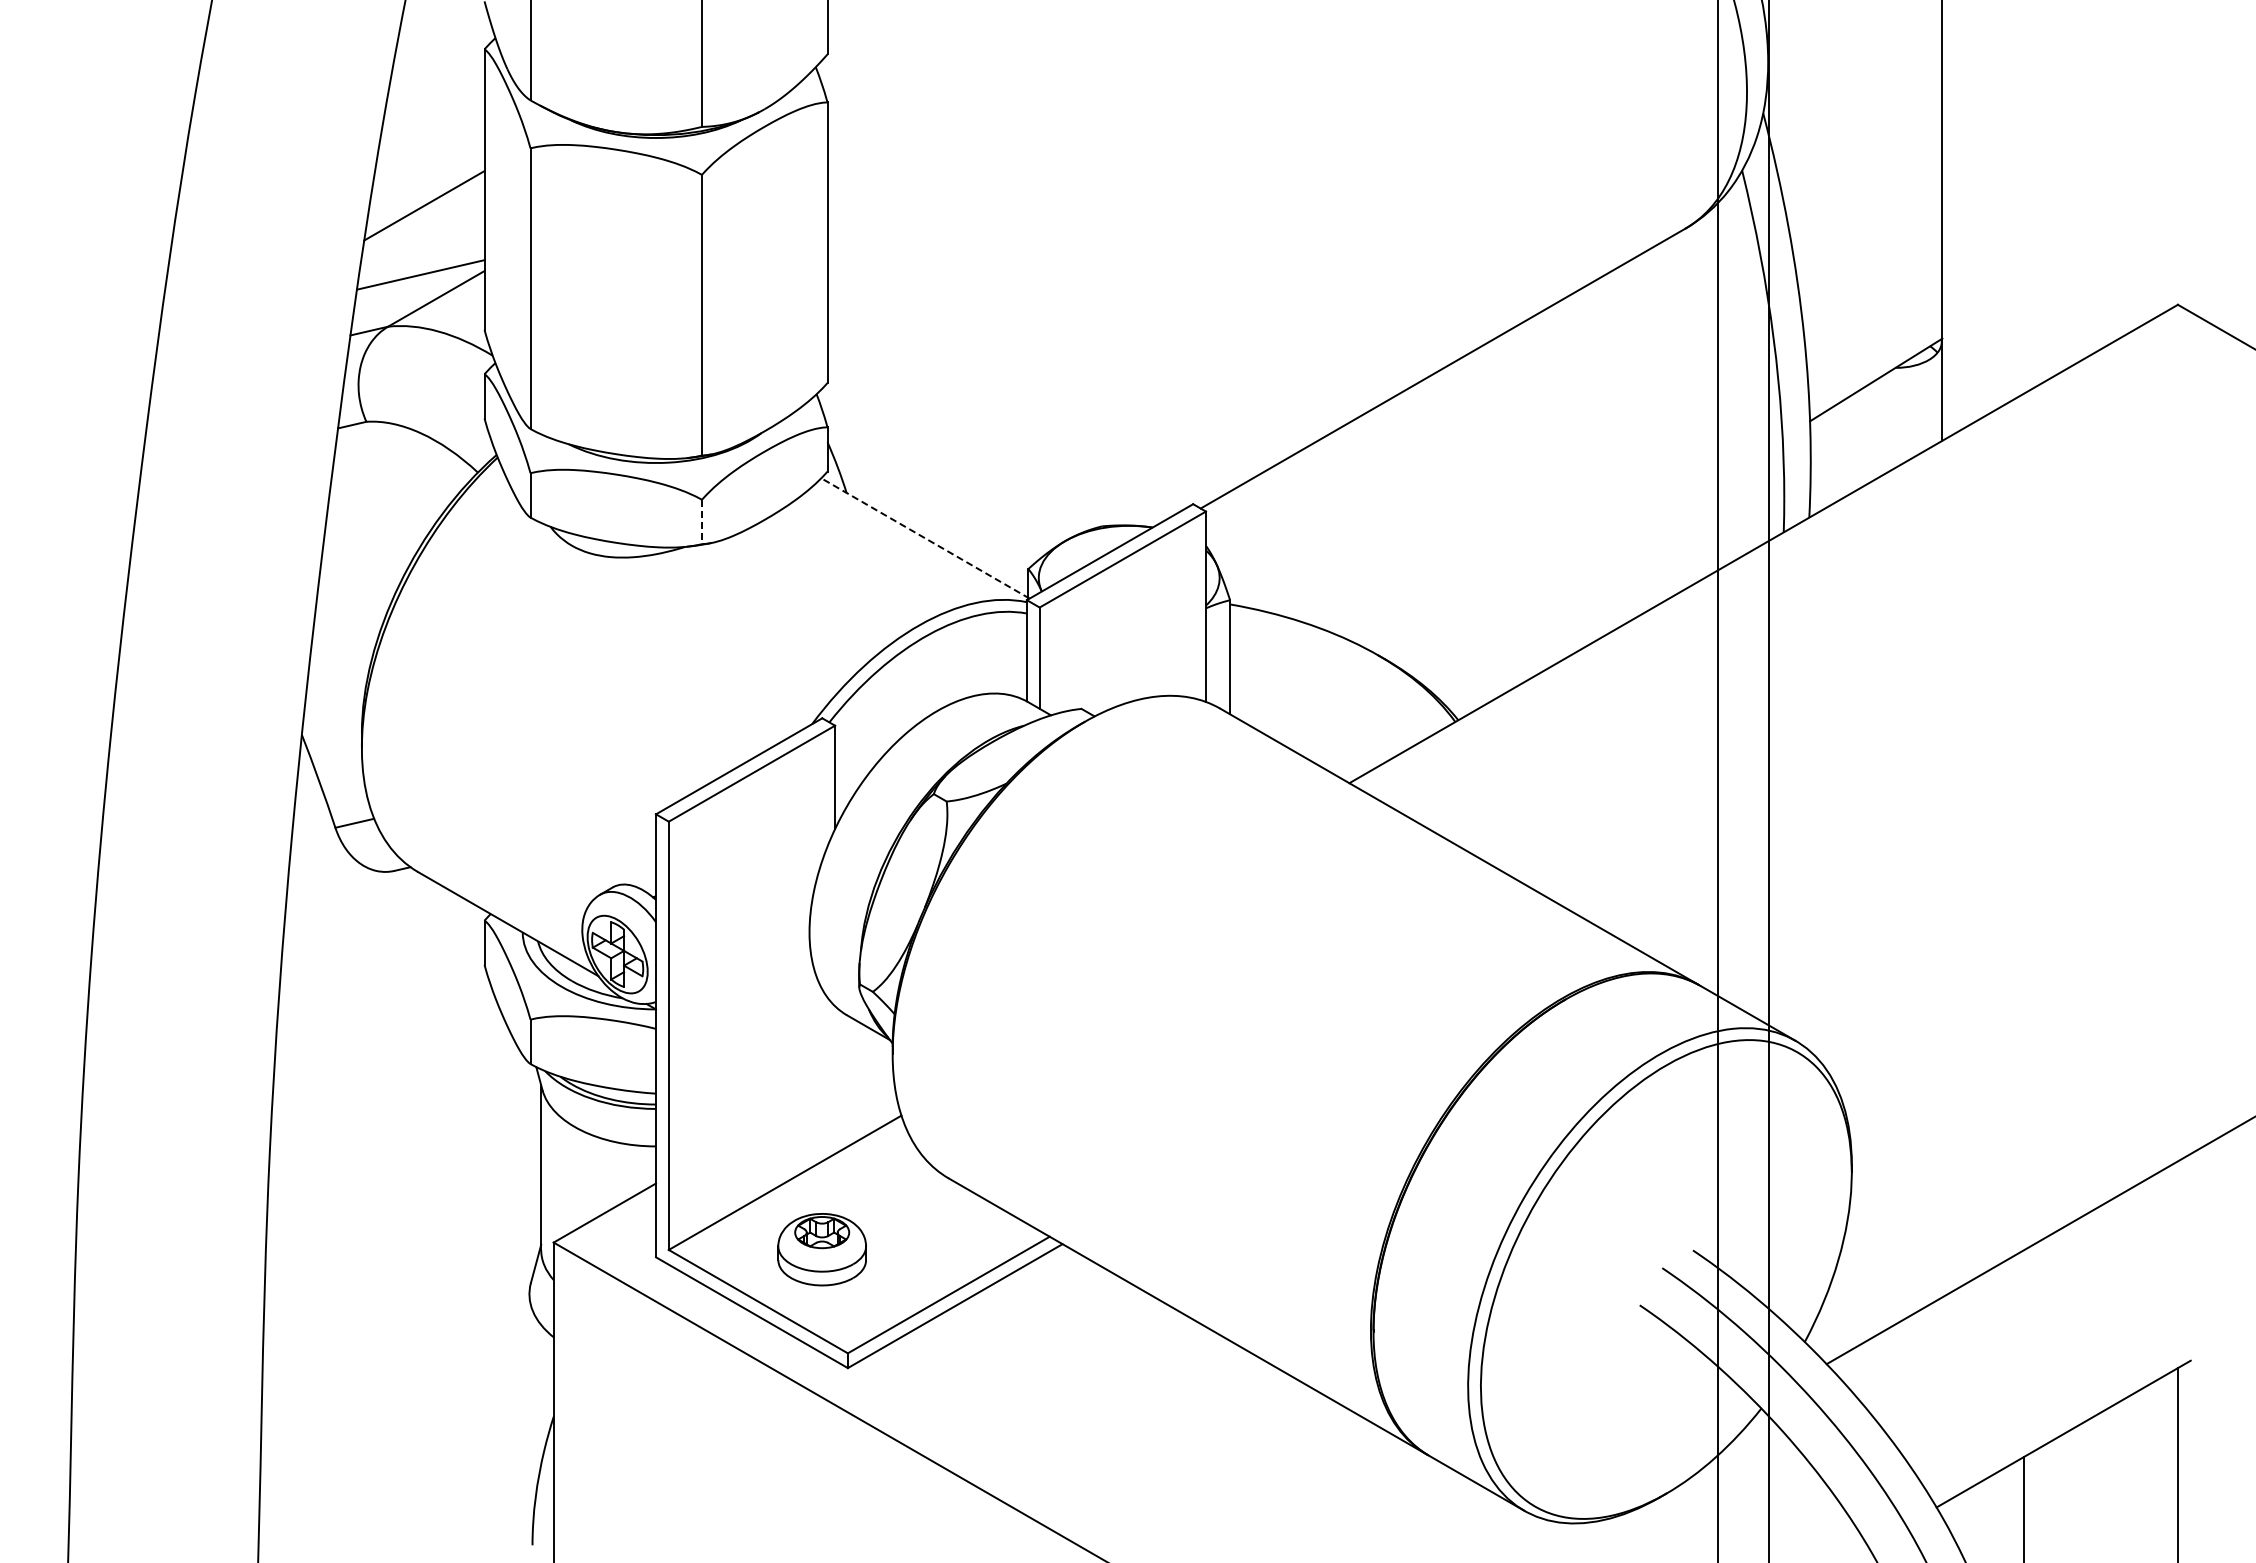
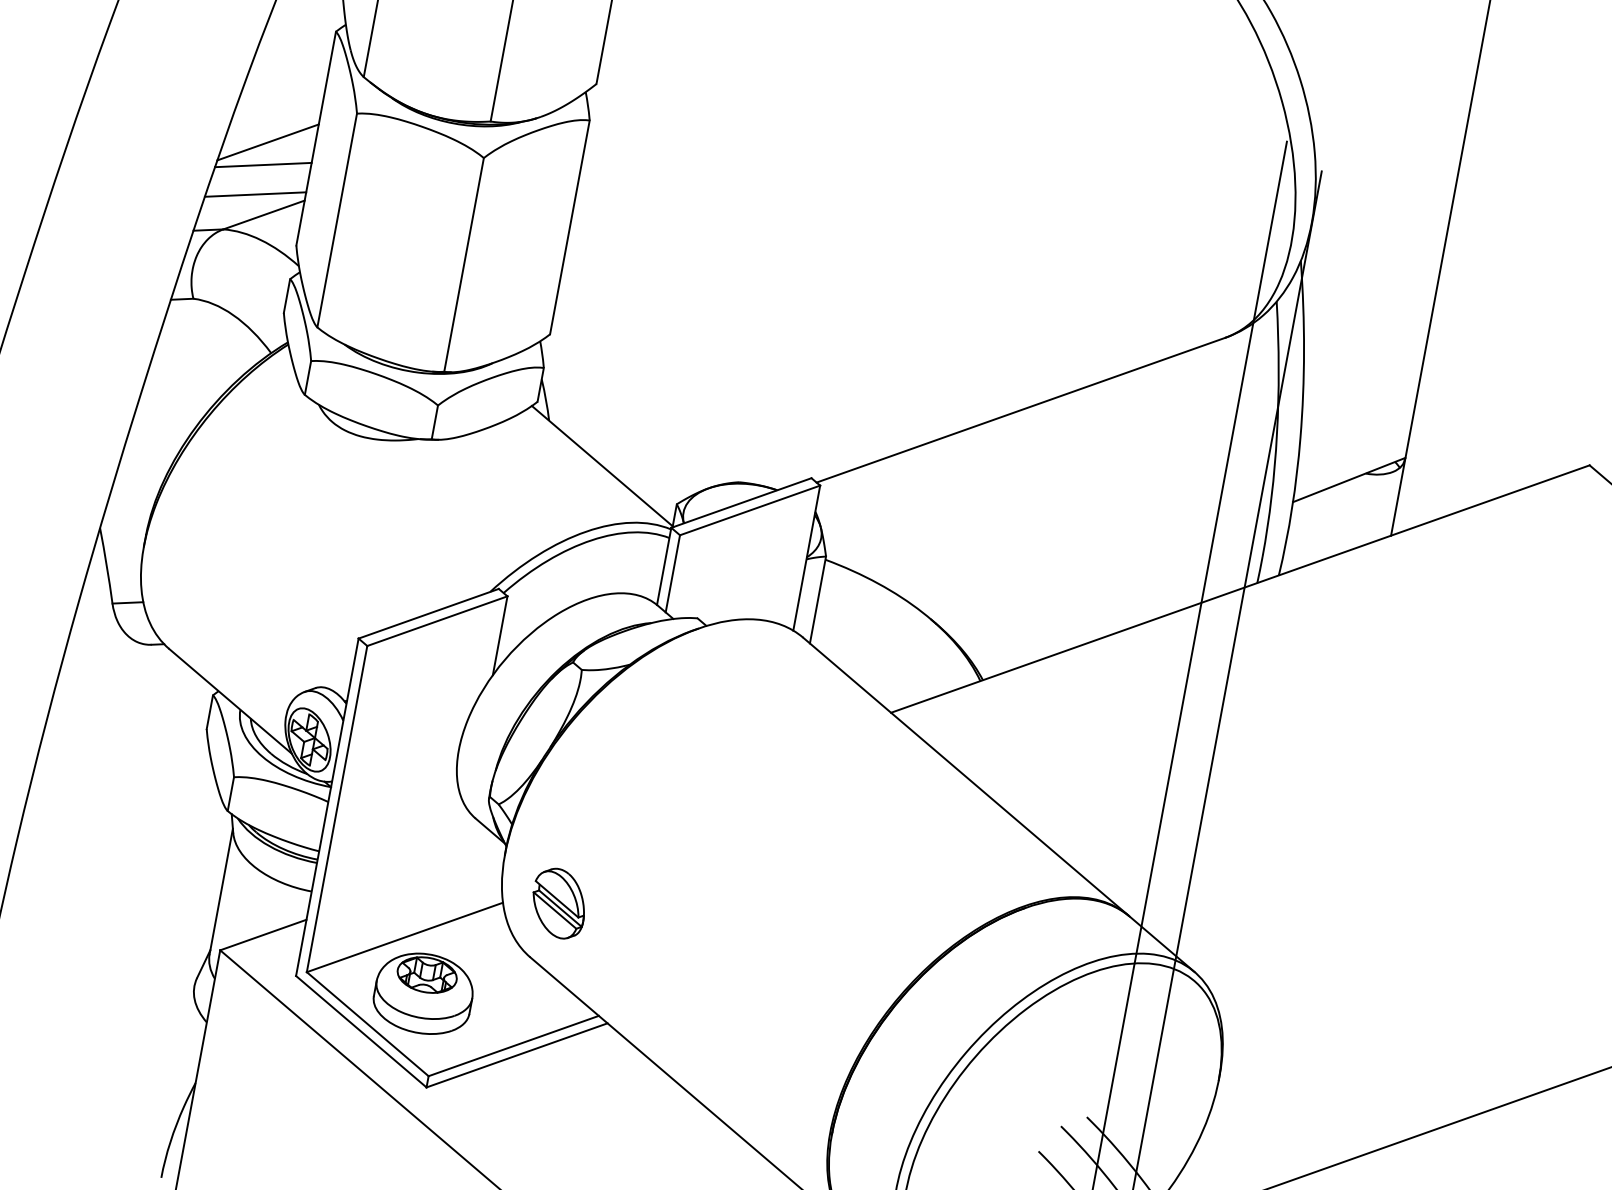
line: (423, 235) -> (263, 164), added
line: (701, 522) -> (434, 422), dashed -> solid
line: (925, 538) -> (602, 466), dashed -> solid
part: (972, 1103) -> (558, 903), added
part: (821, 1249) -> (423, 993), size x1.43

